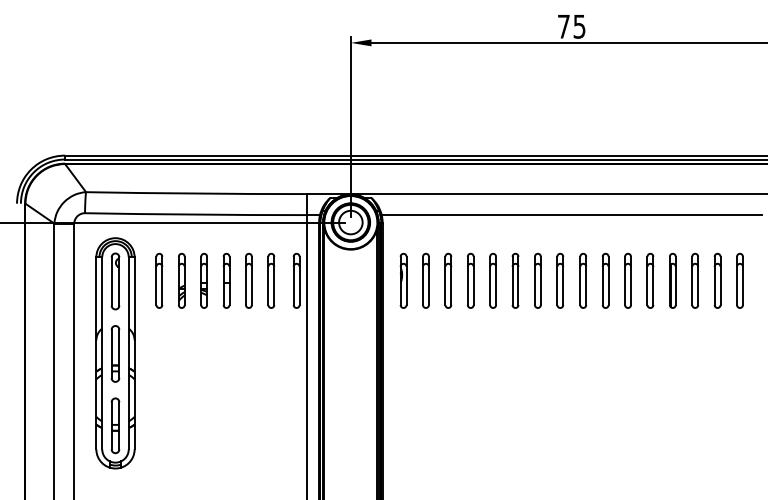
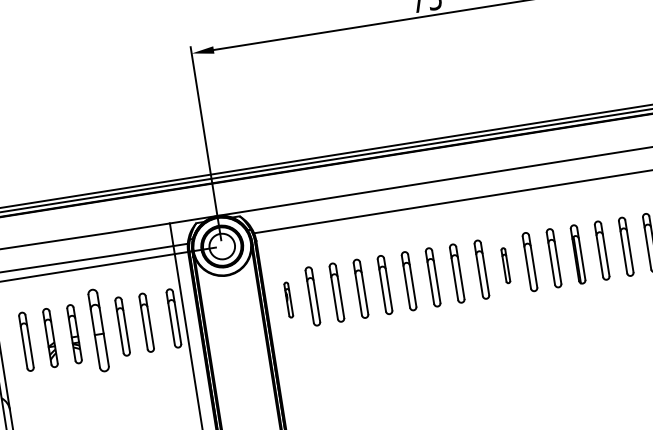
part: (226, 280) -> (98, 329), size x1.4
part: (403, 280) -> (288, 299), size x0.6
part: (605, 280) -> (505, 265), size x0.6

